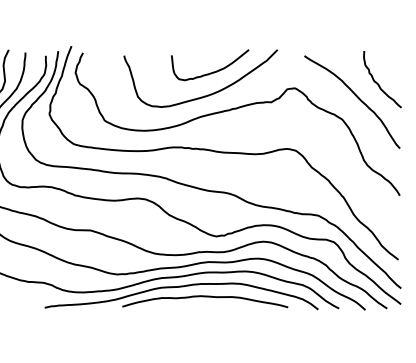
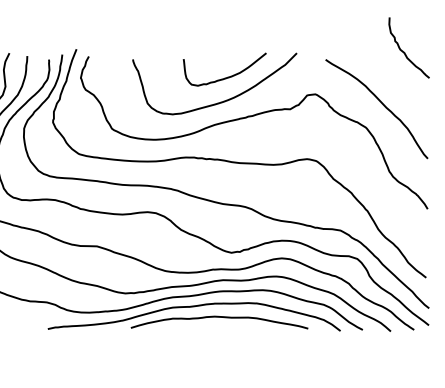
curve: (378, 82) -> (404, 51), moved

